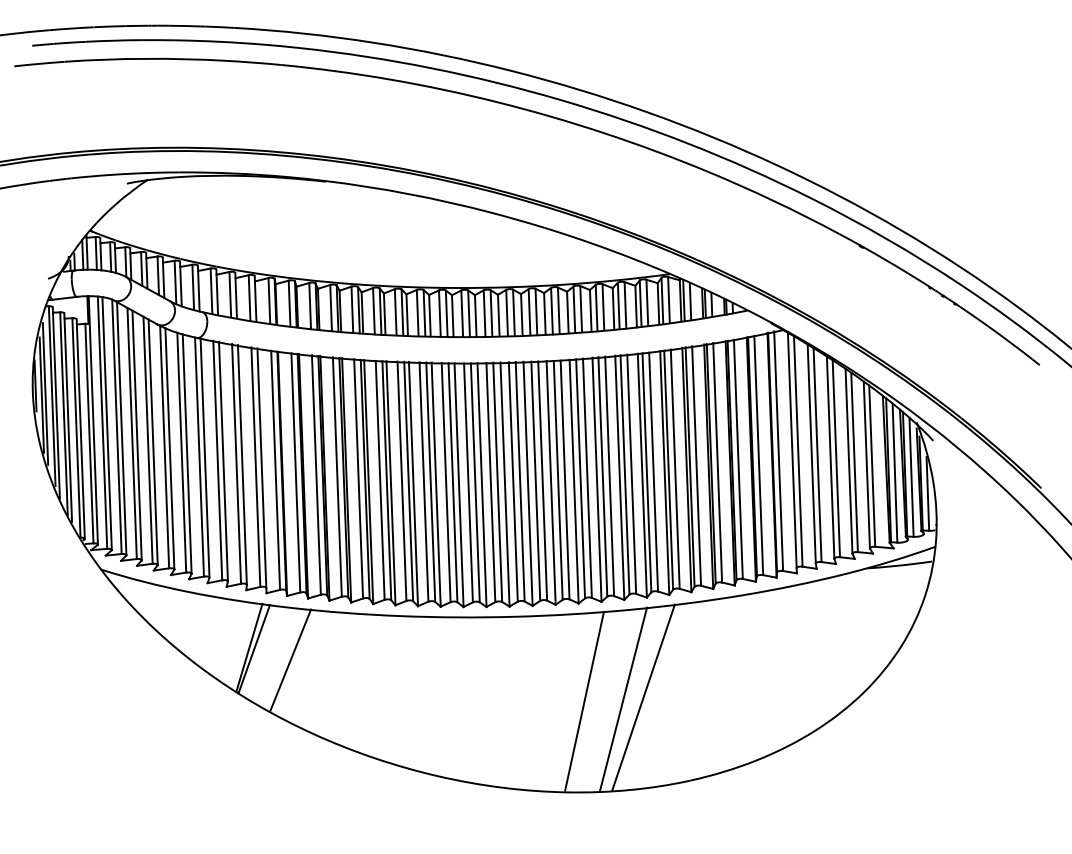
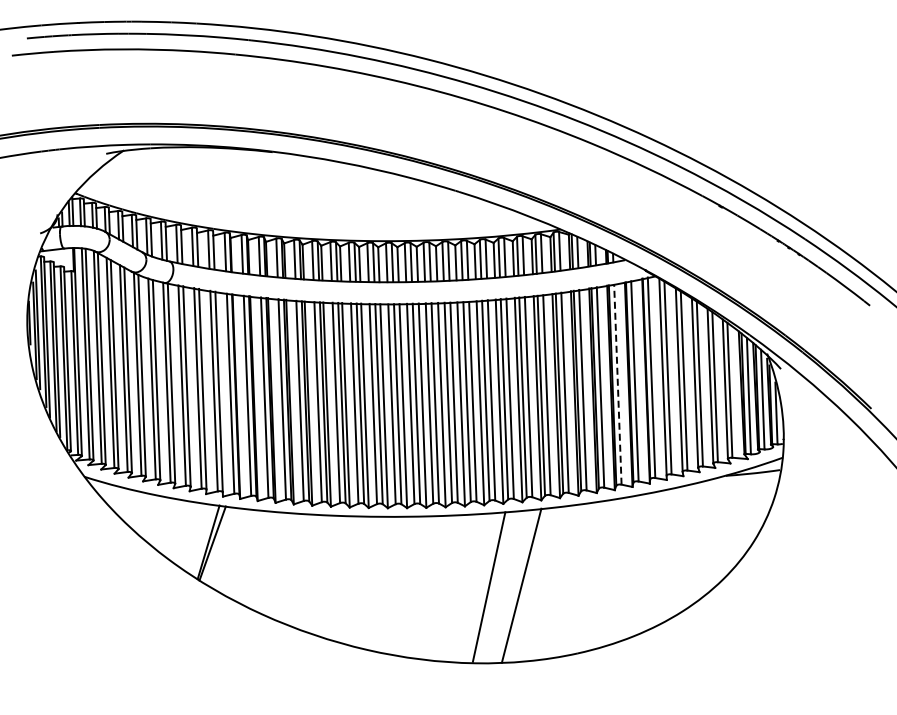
line: (737, 459) -> (617, 384), solid -> dashed
line: (291, 660) -> (243, 552), removed
line: (643, 697) -> (538, 583), removed

